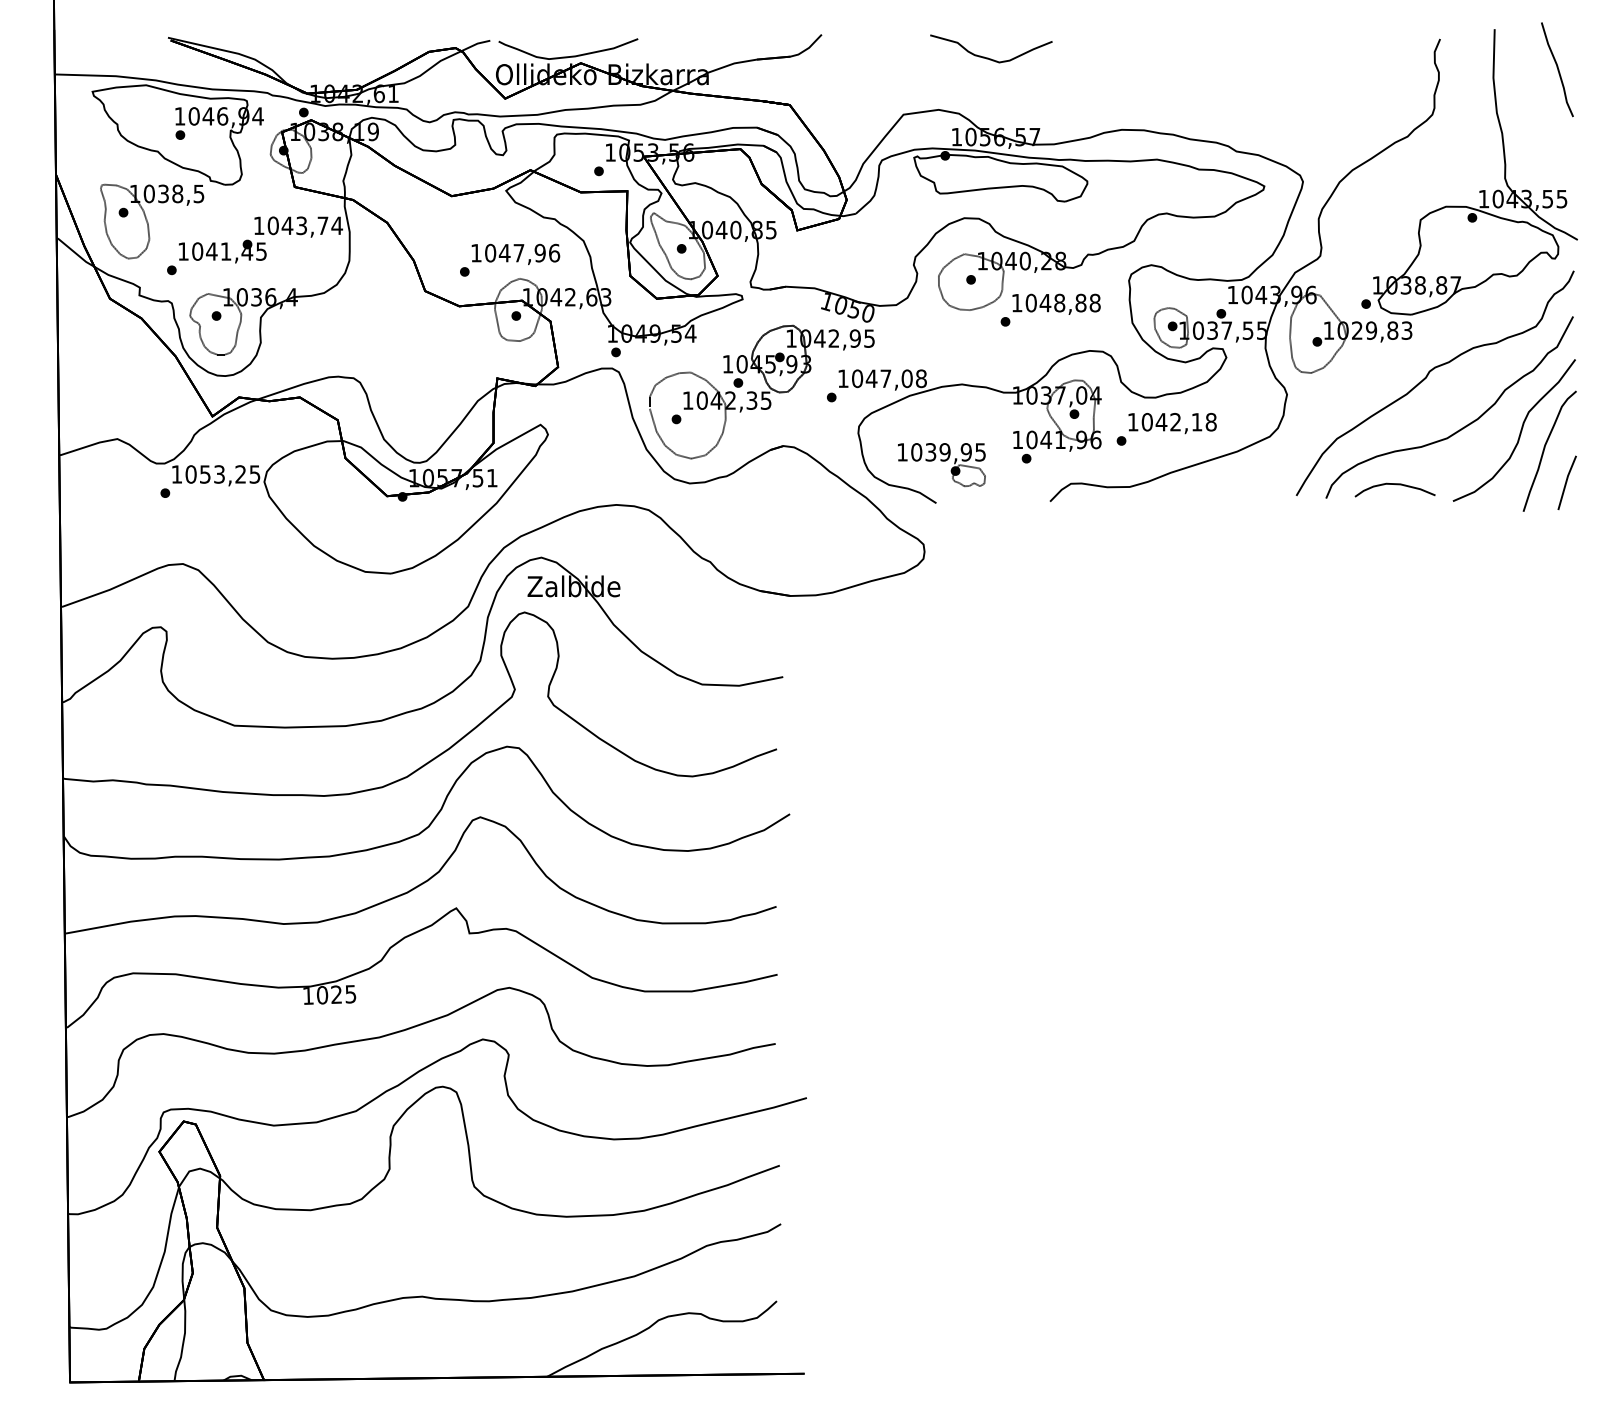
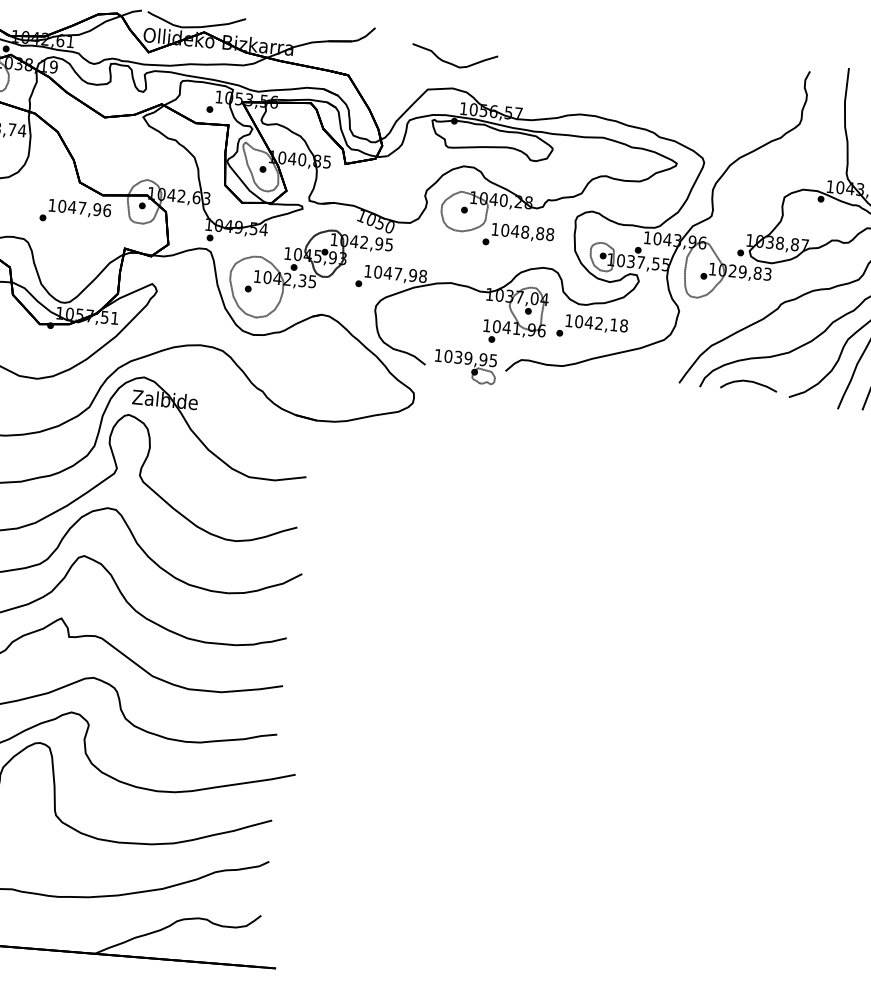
curve: (988, 57) -> (452, 63), moved
text: (510, 259) -> (75, 212), moved
text: (906, 378) -> (412, 275), 1047,08 -> 1047,98
part: (941, 465) -> (465, 367), moved

